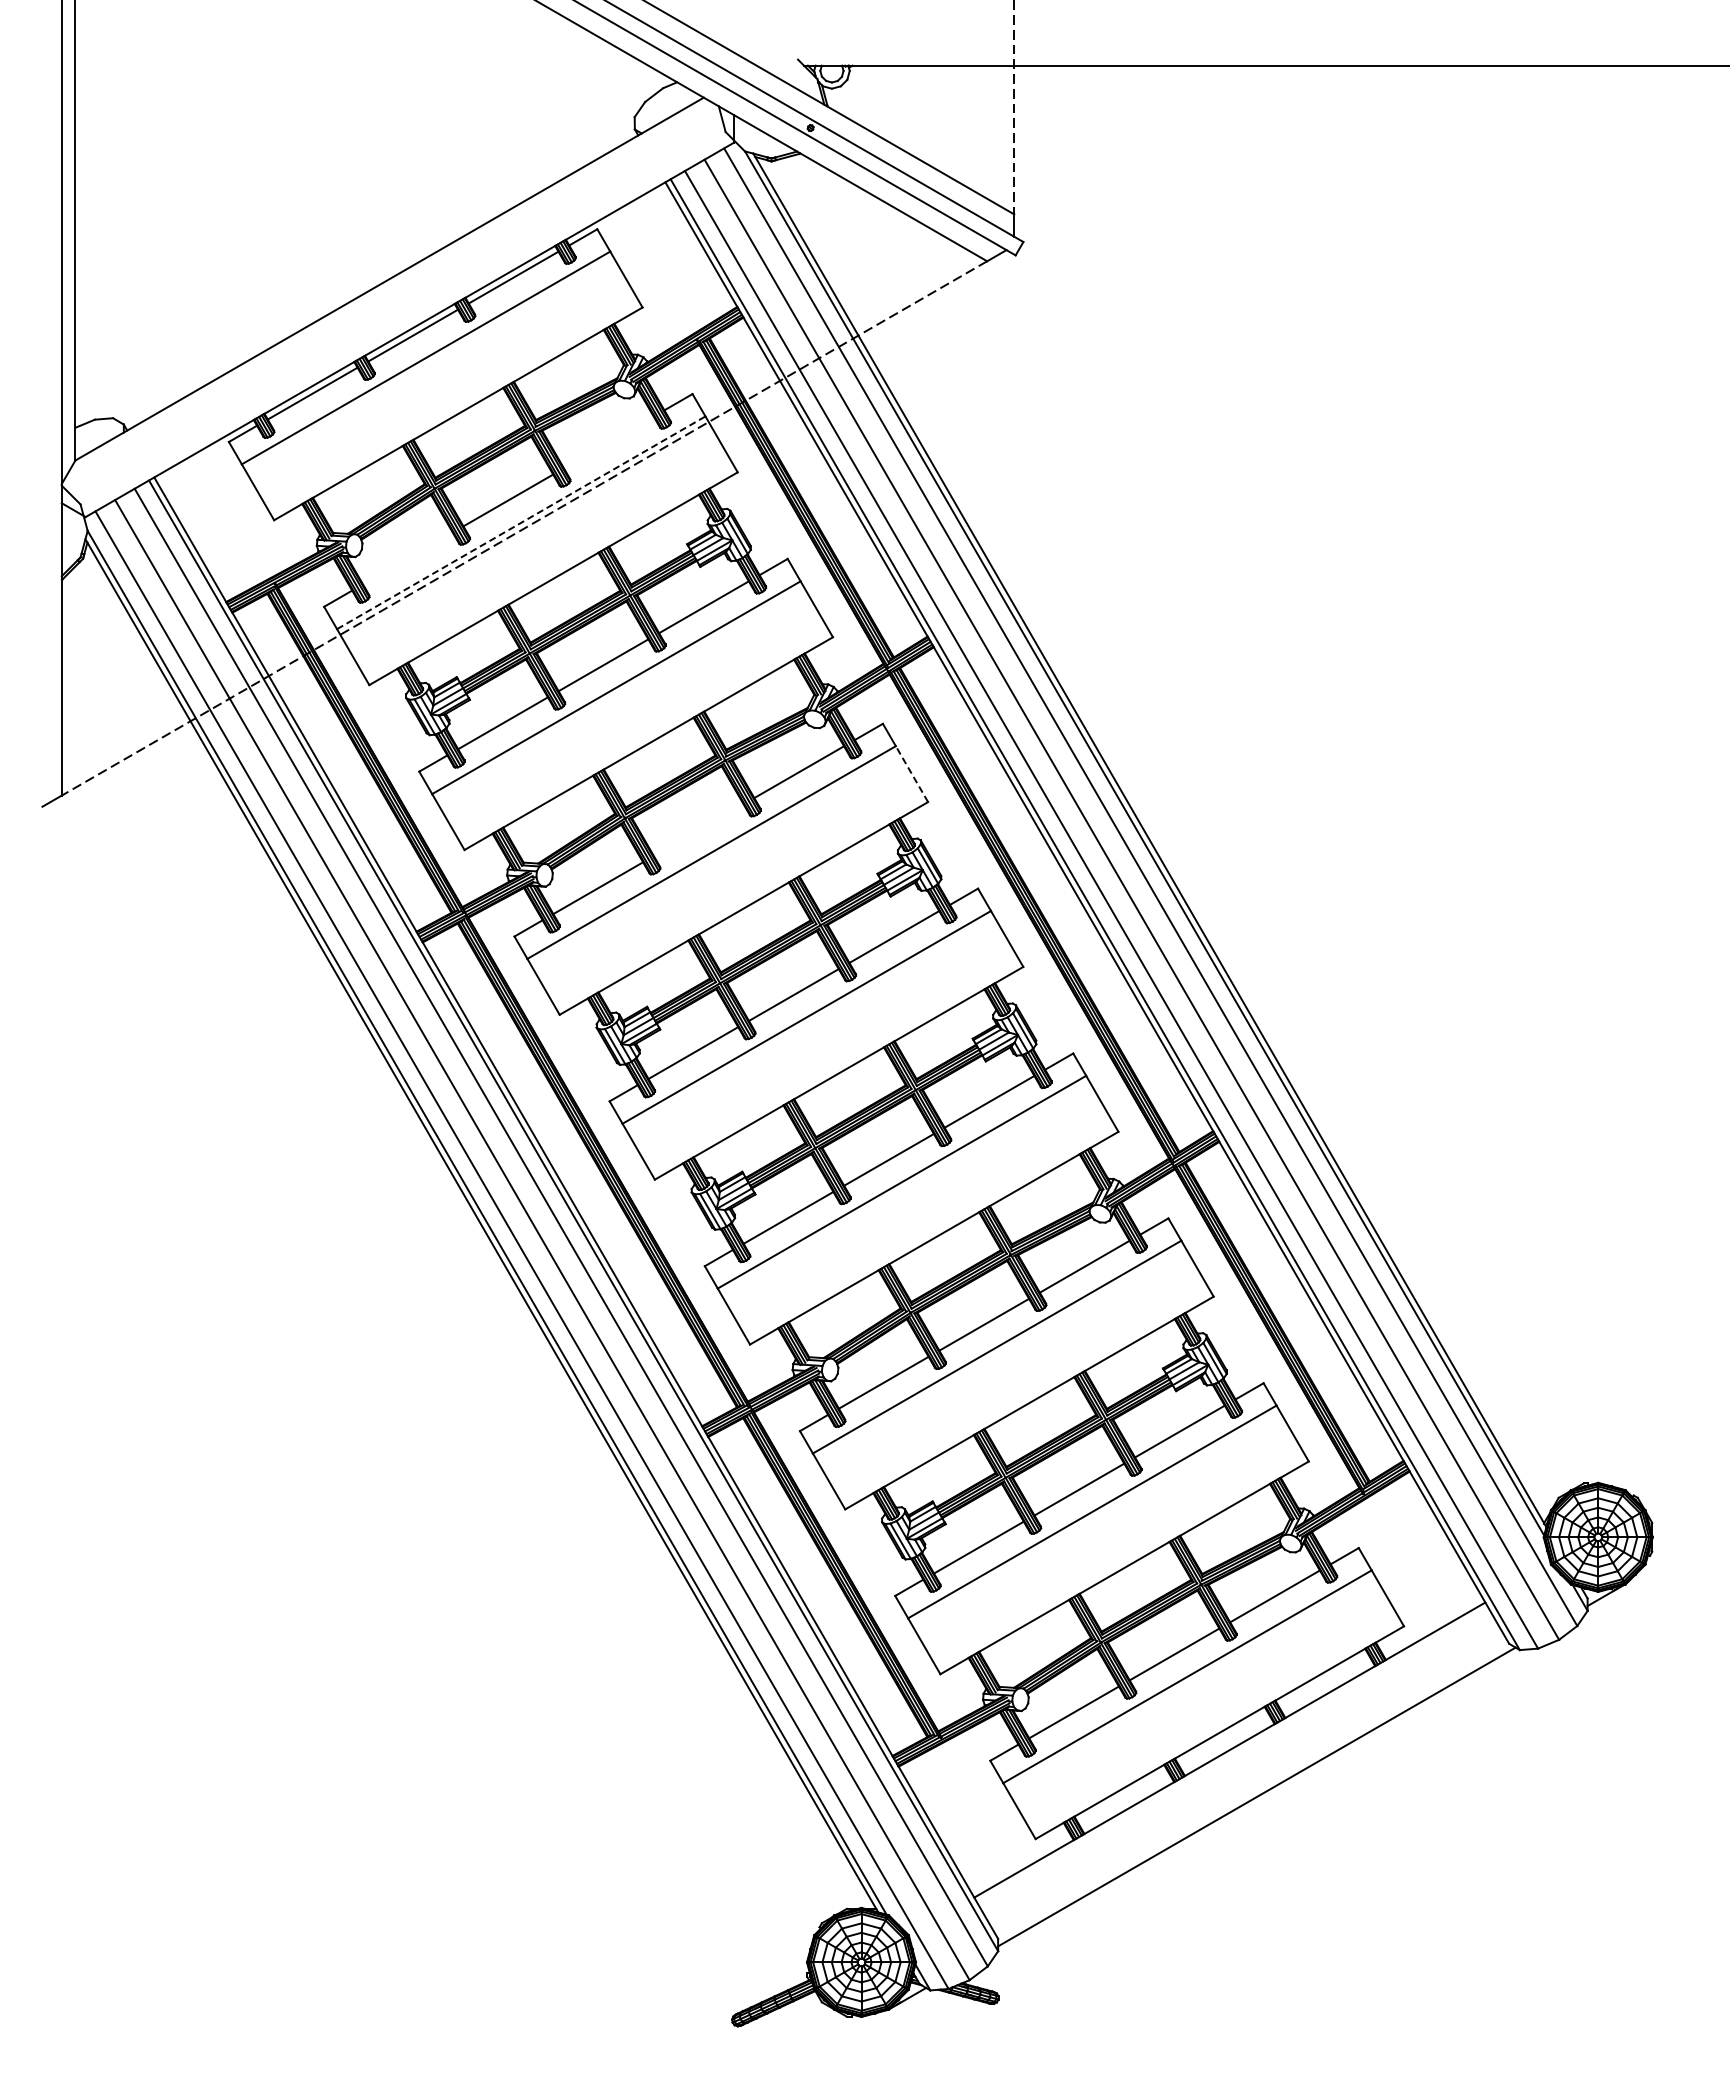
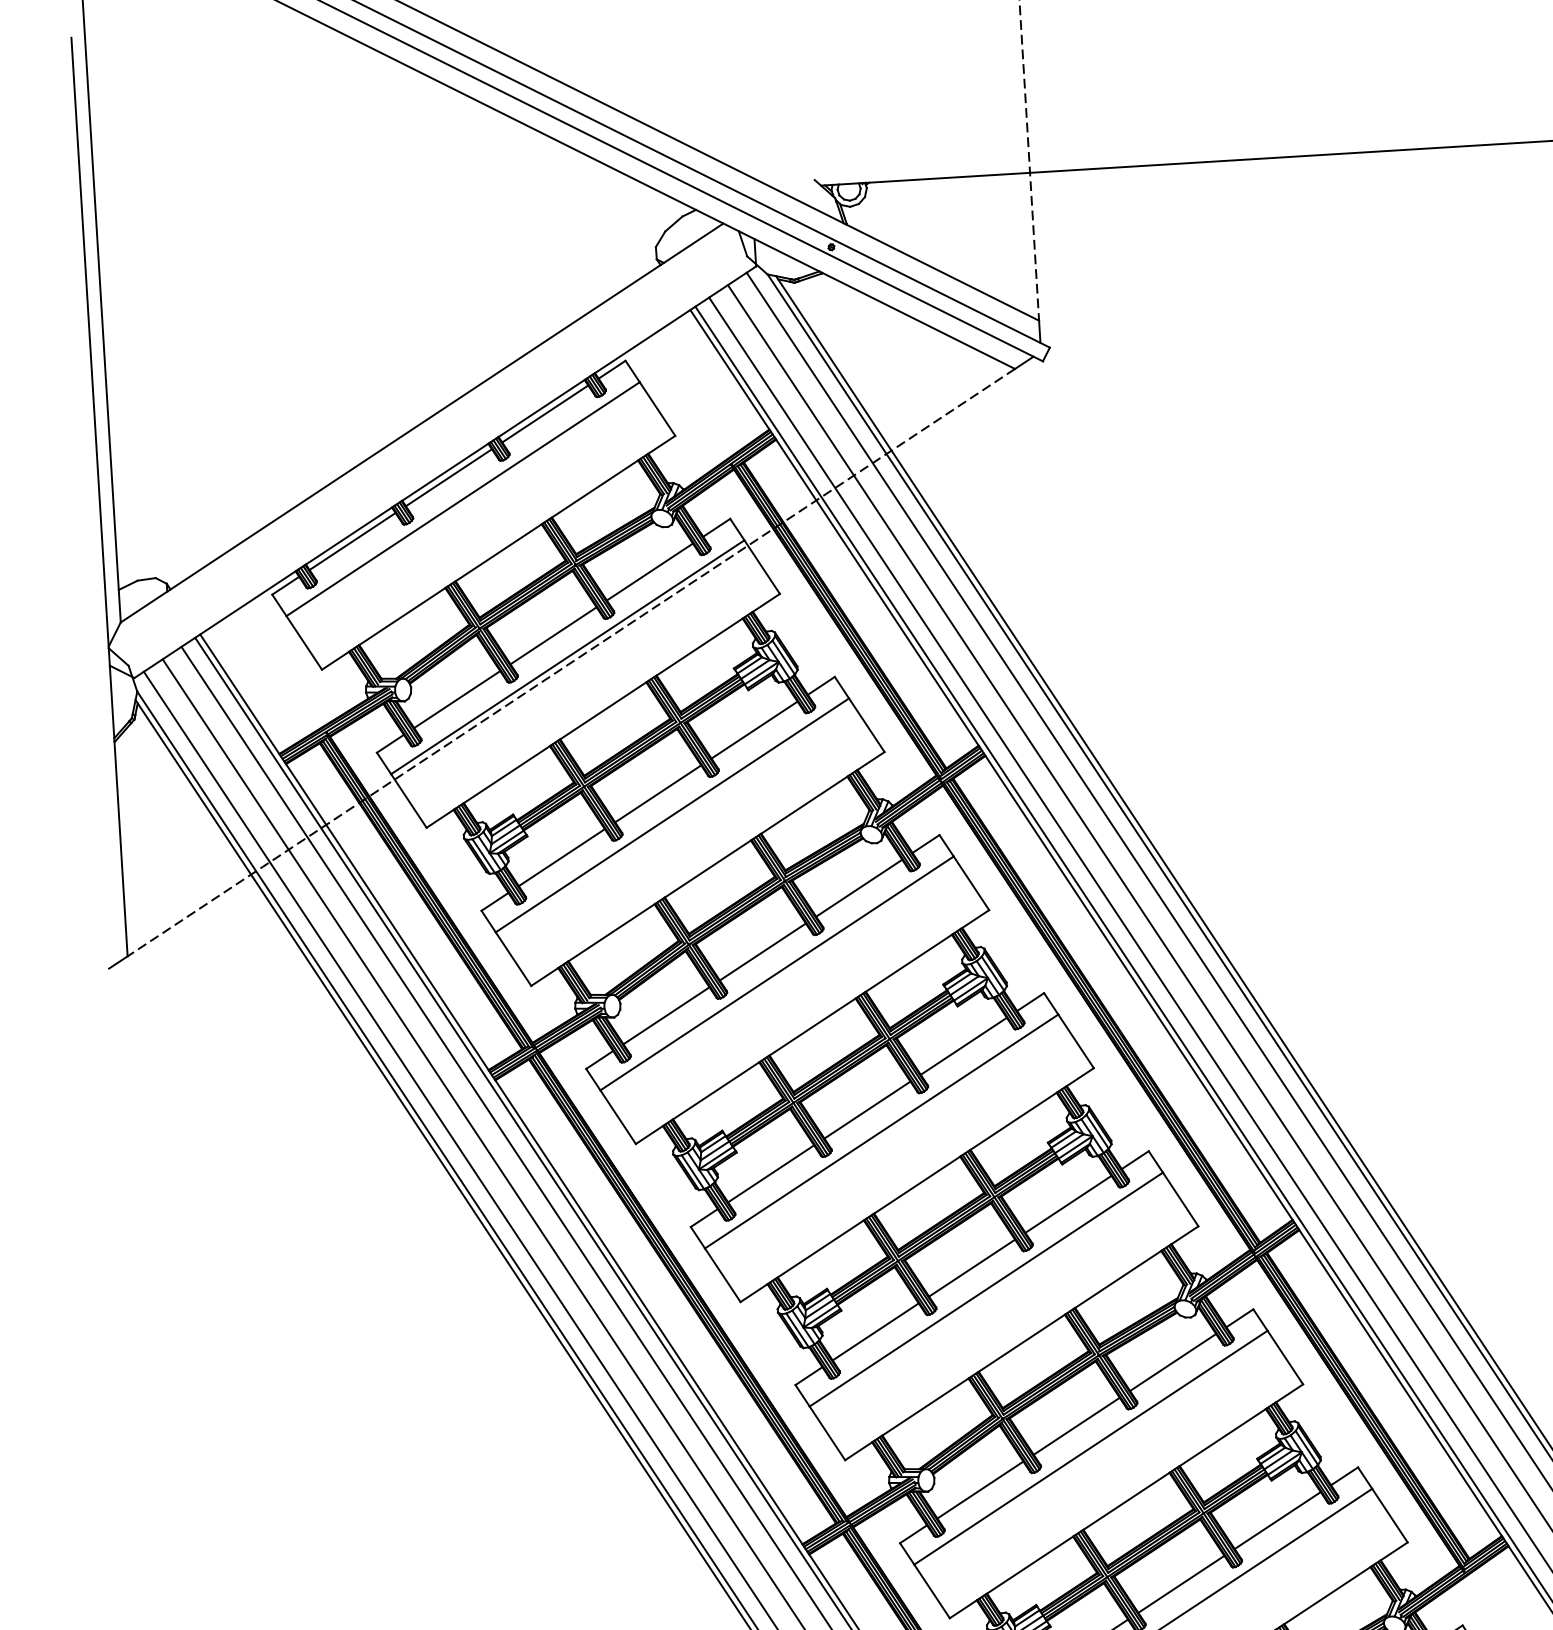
line: (608, 442) -> (649, 572), added
line: (521, 522) -> (567, 656), dashed -> solid
line: (407, 558) -> (456, 699), added
line: (911, 773) -> (970, 882), dashed -> solid
line: (698, 830) -> (762, 952), added

